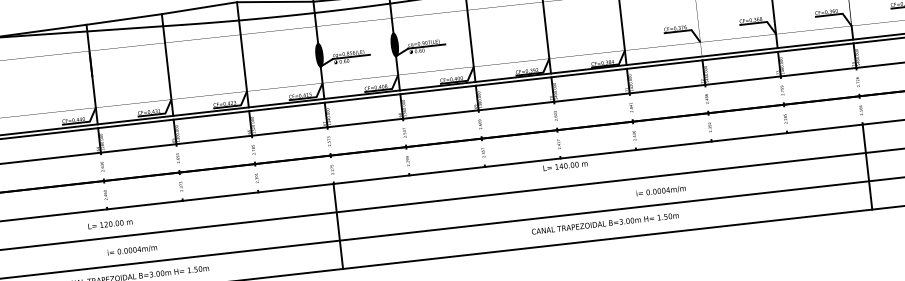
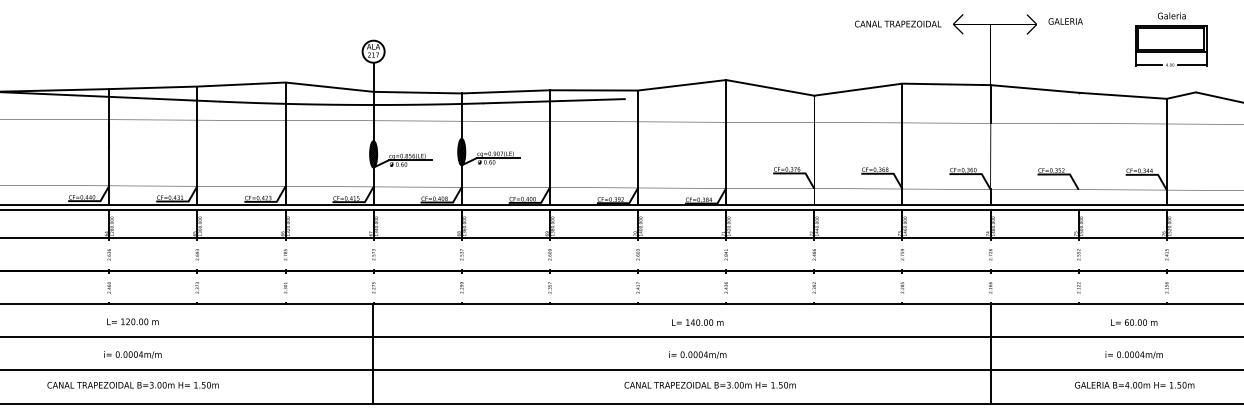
text: (565, 165) -> (697, 322), moved
text: (660, 190) -> (697, 354), moved
text: (109, 223) -> (132, 321), moved
text: (604, 223) -> (709, 384), moved

